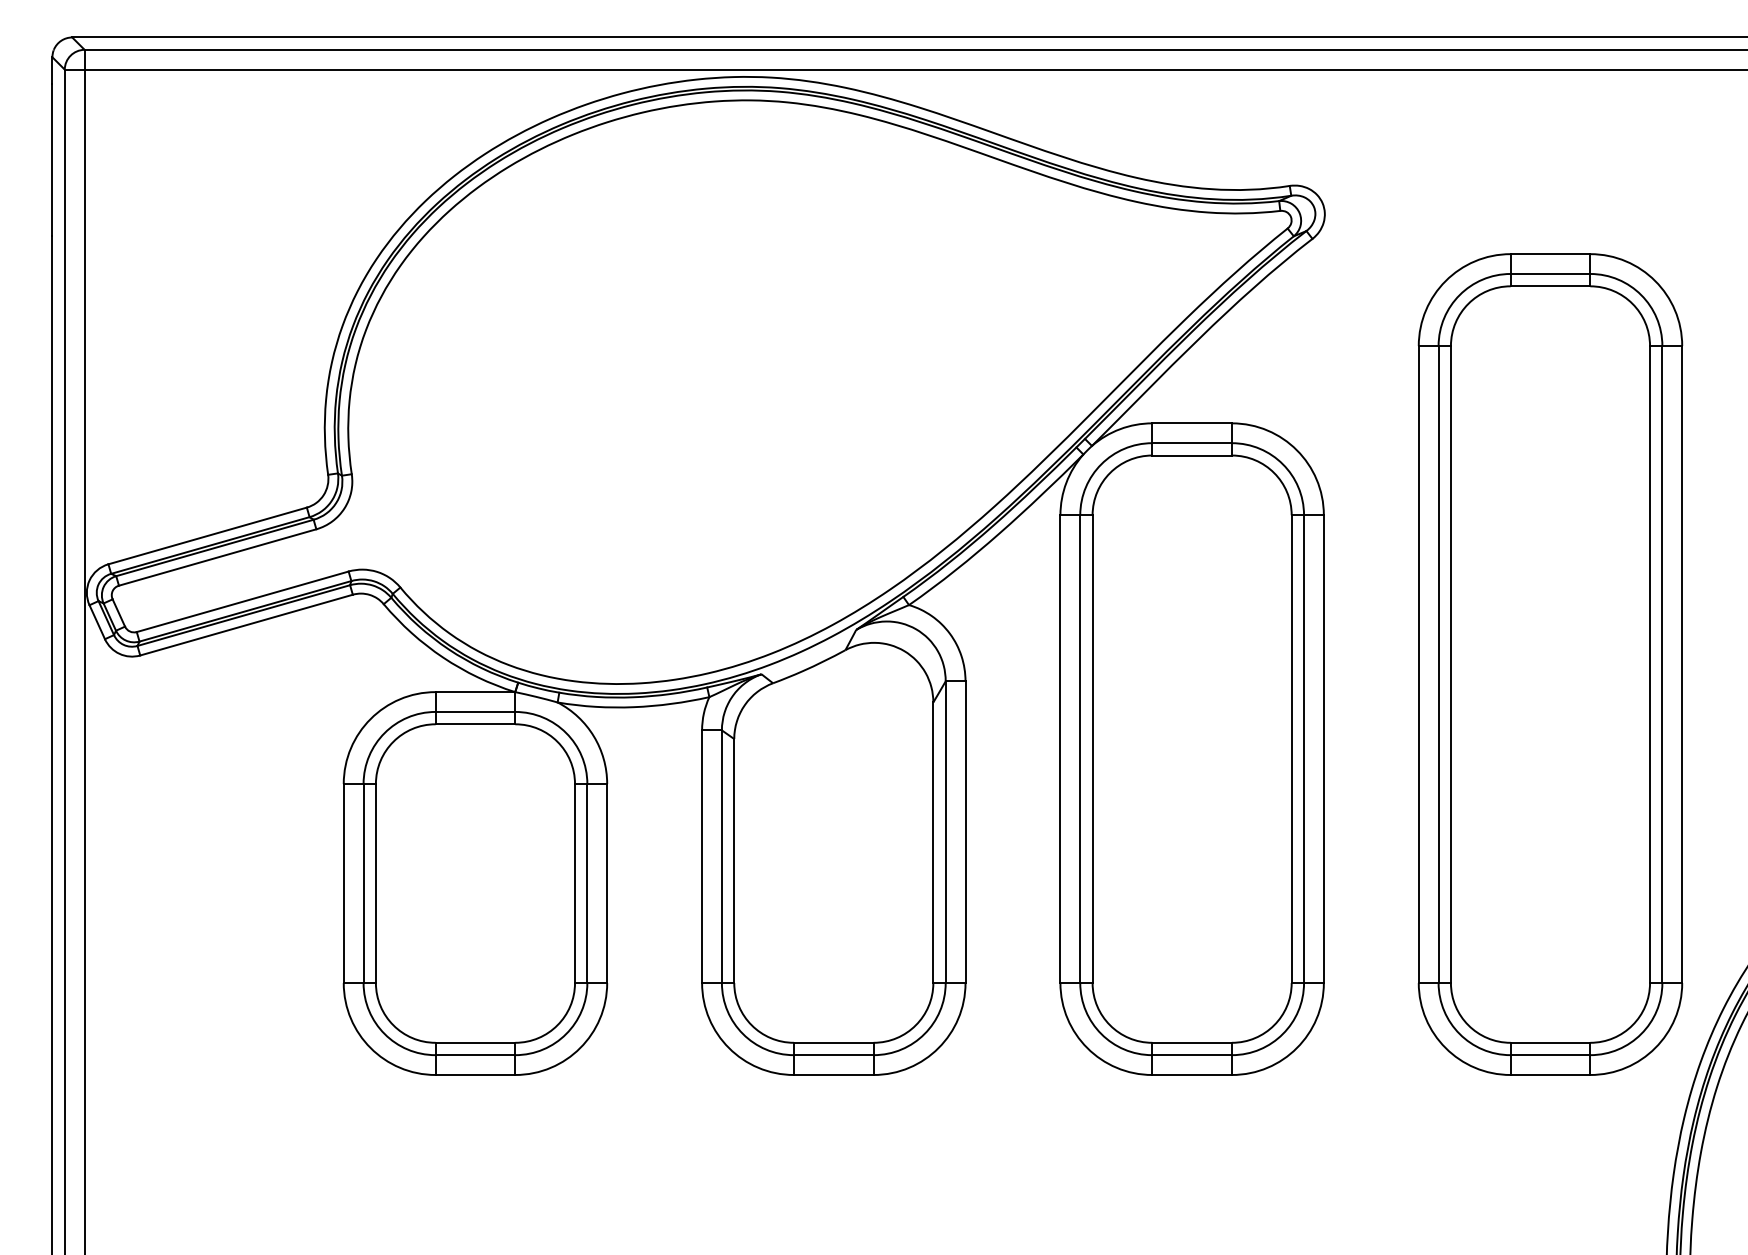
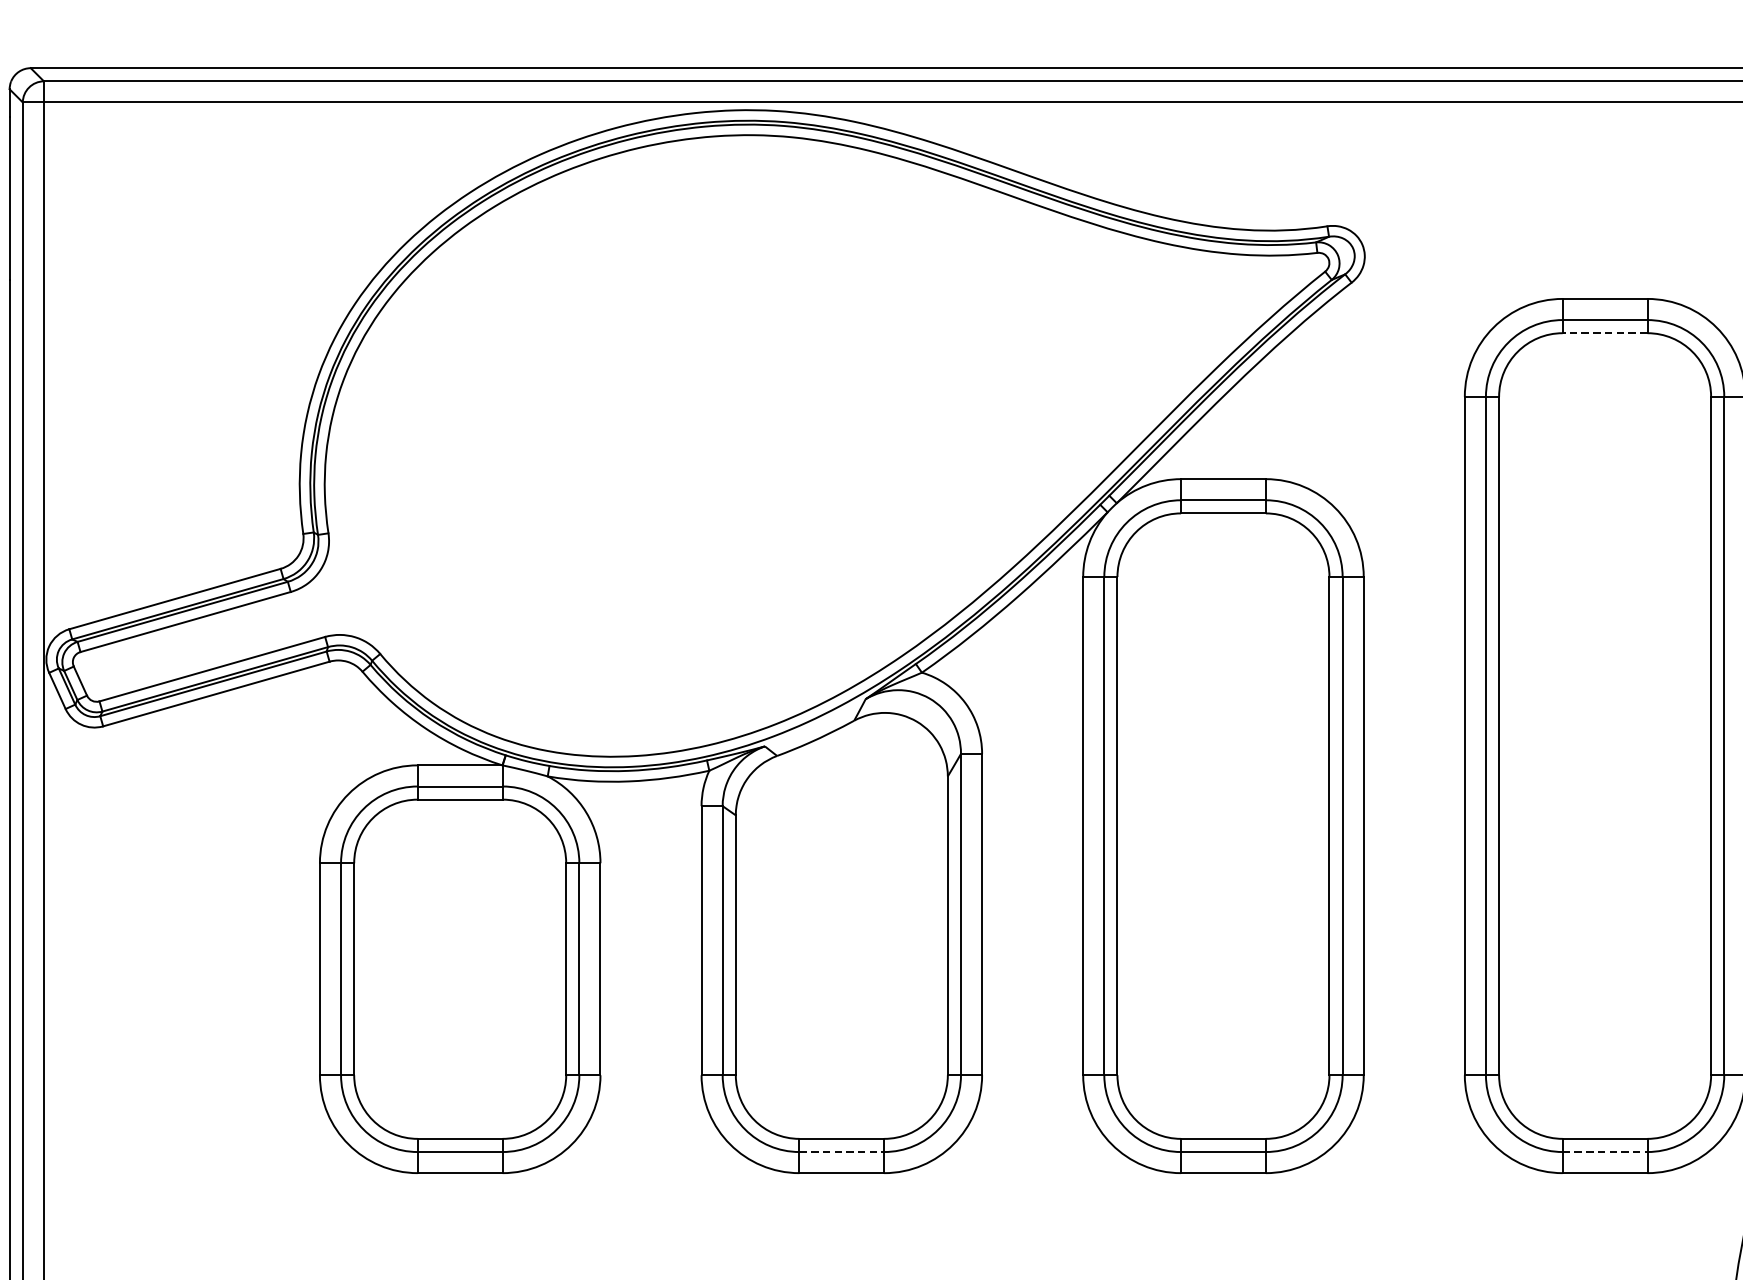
line: (1550, 286) -> (1605, 333), solid -> dashed
line: (833, 1055) -> (841, 1152), solid -> dashed
line: (1550, 1055) -> (1605, 1152), solid -> dashed

